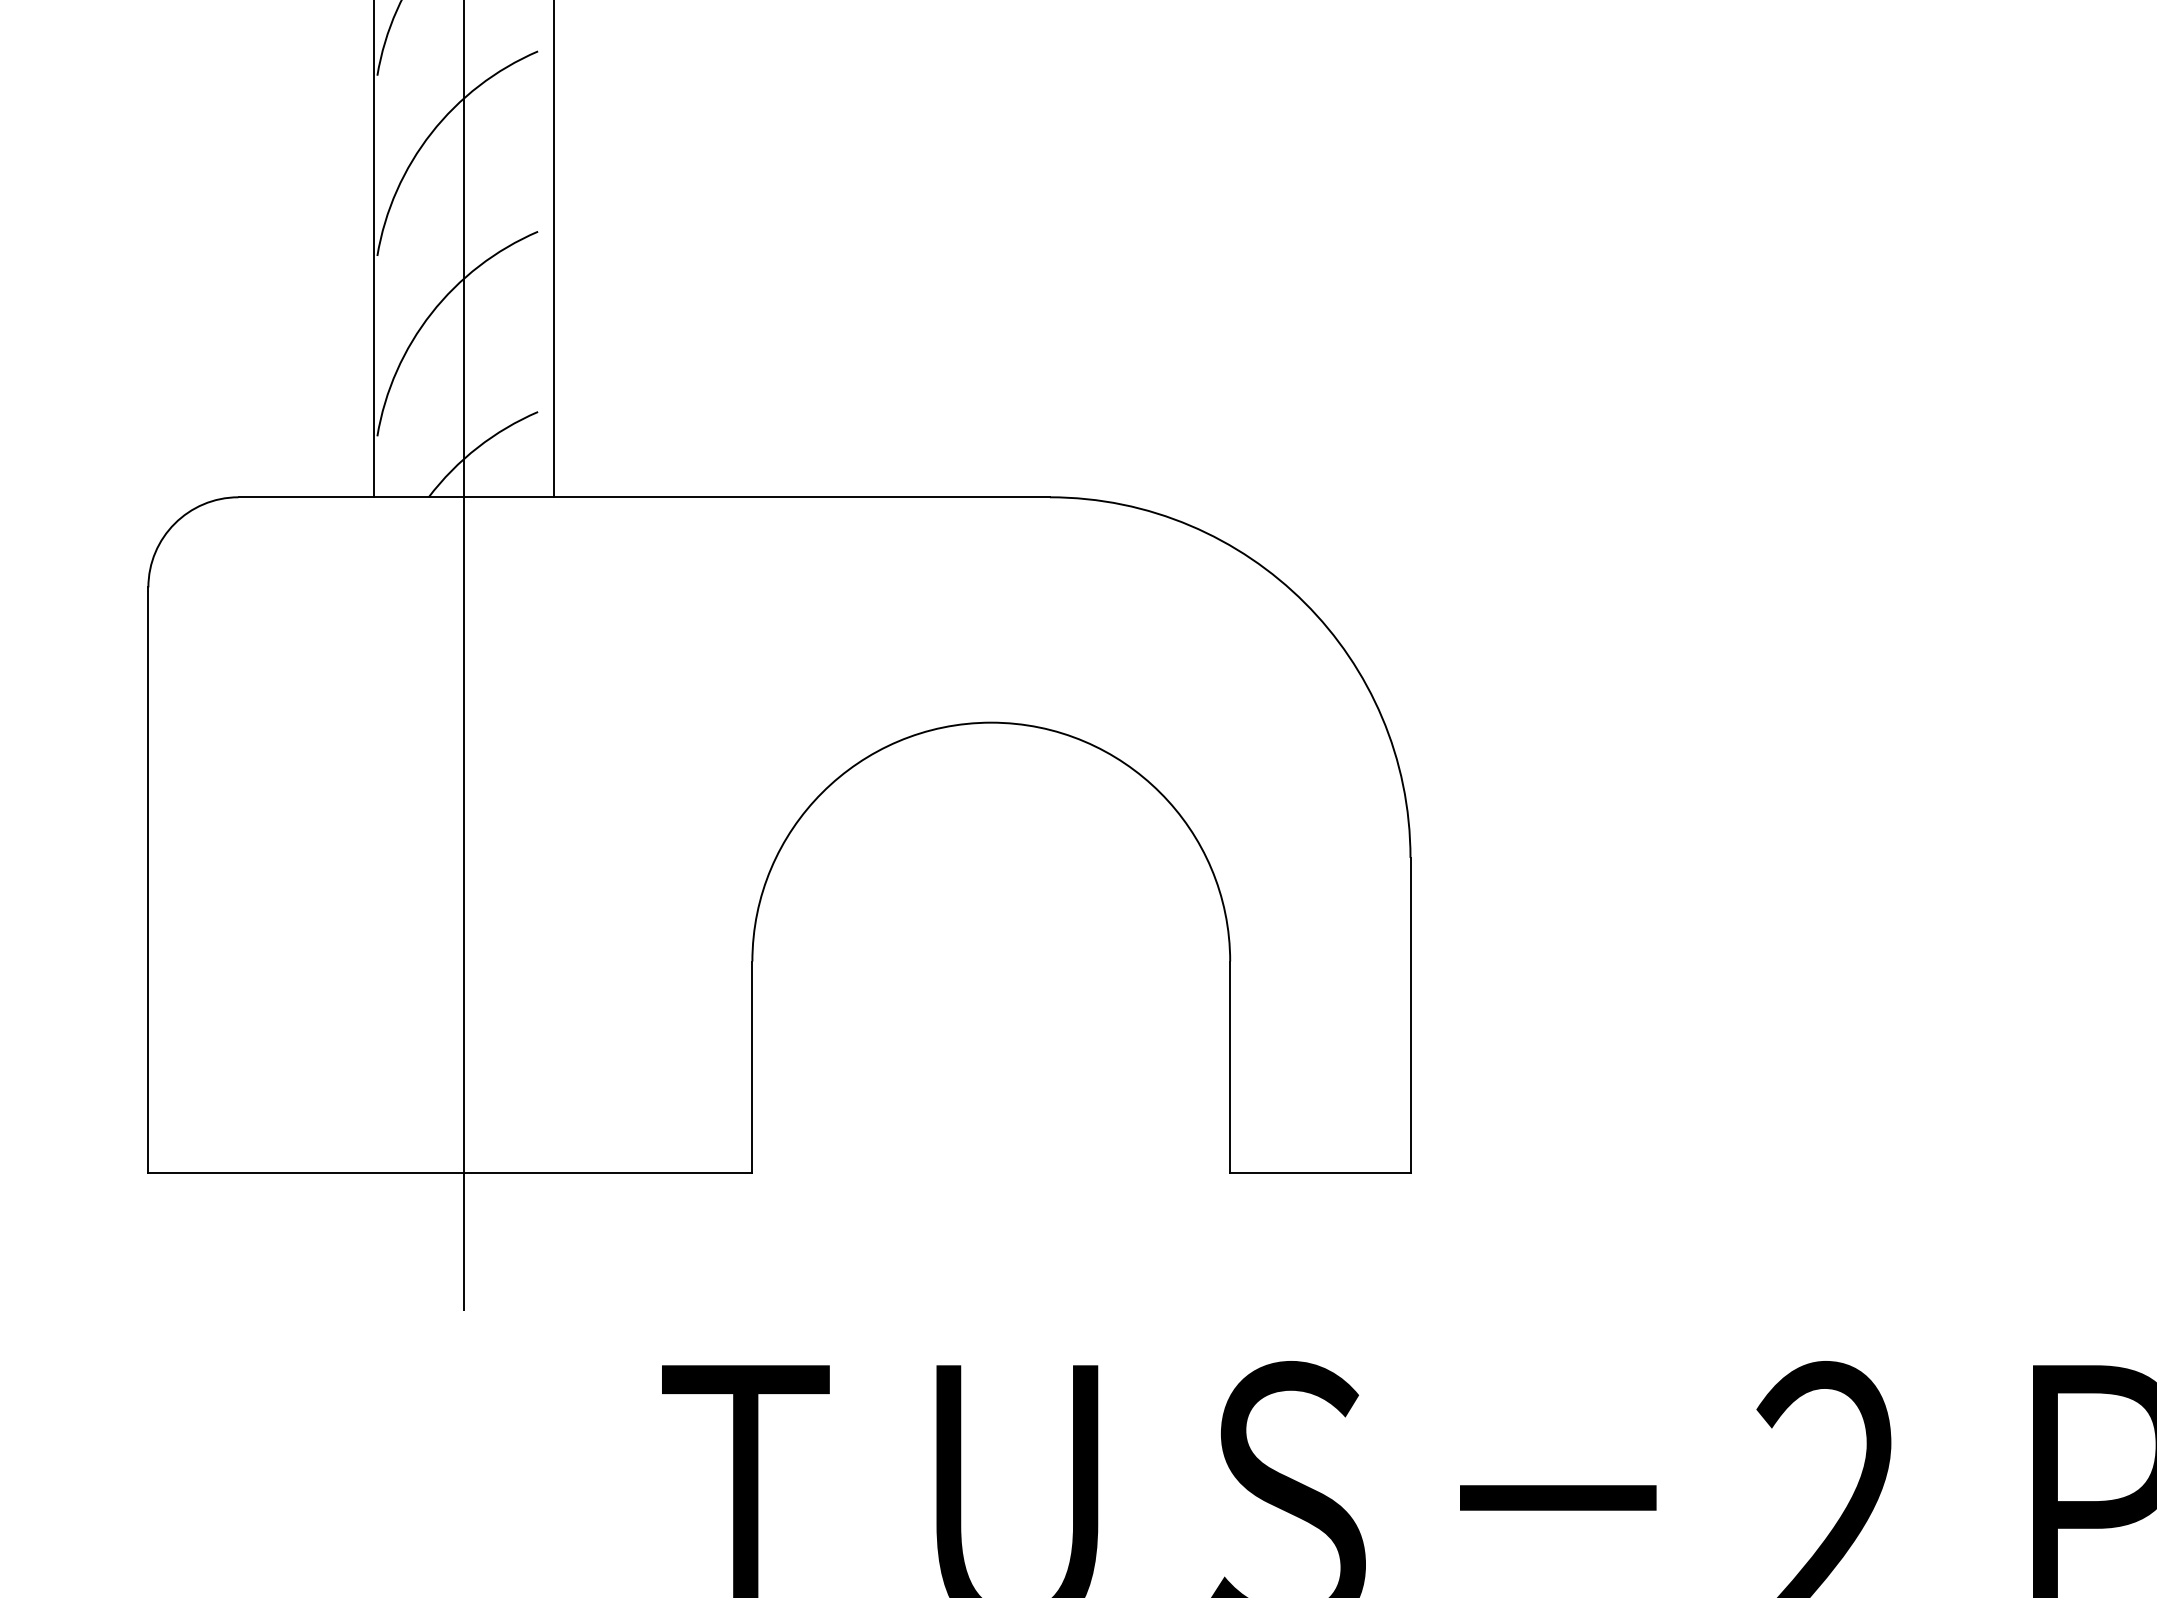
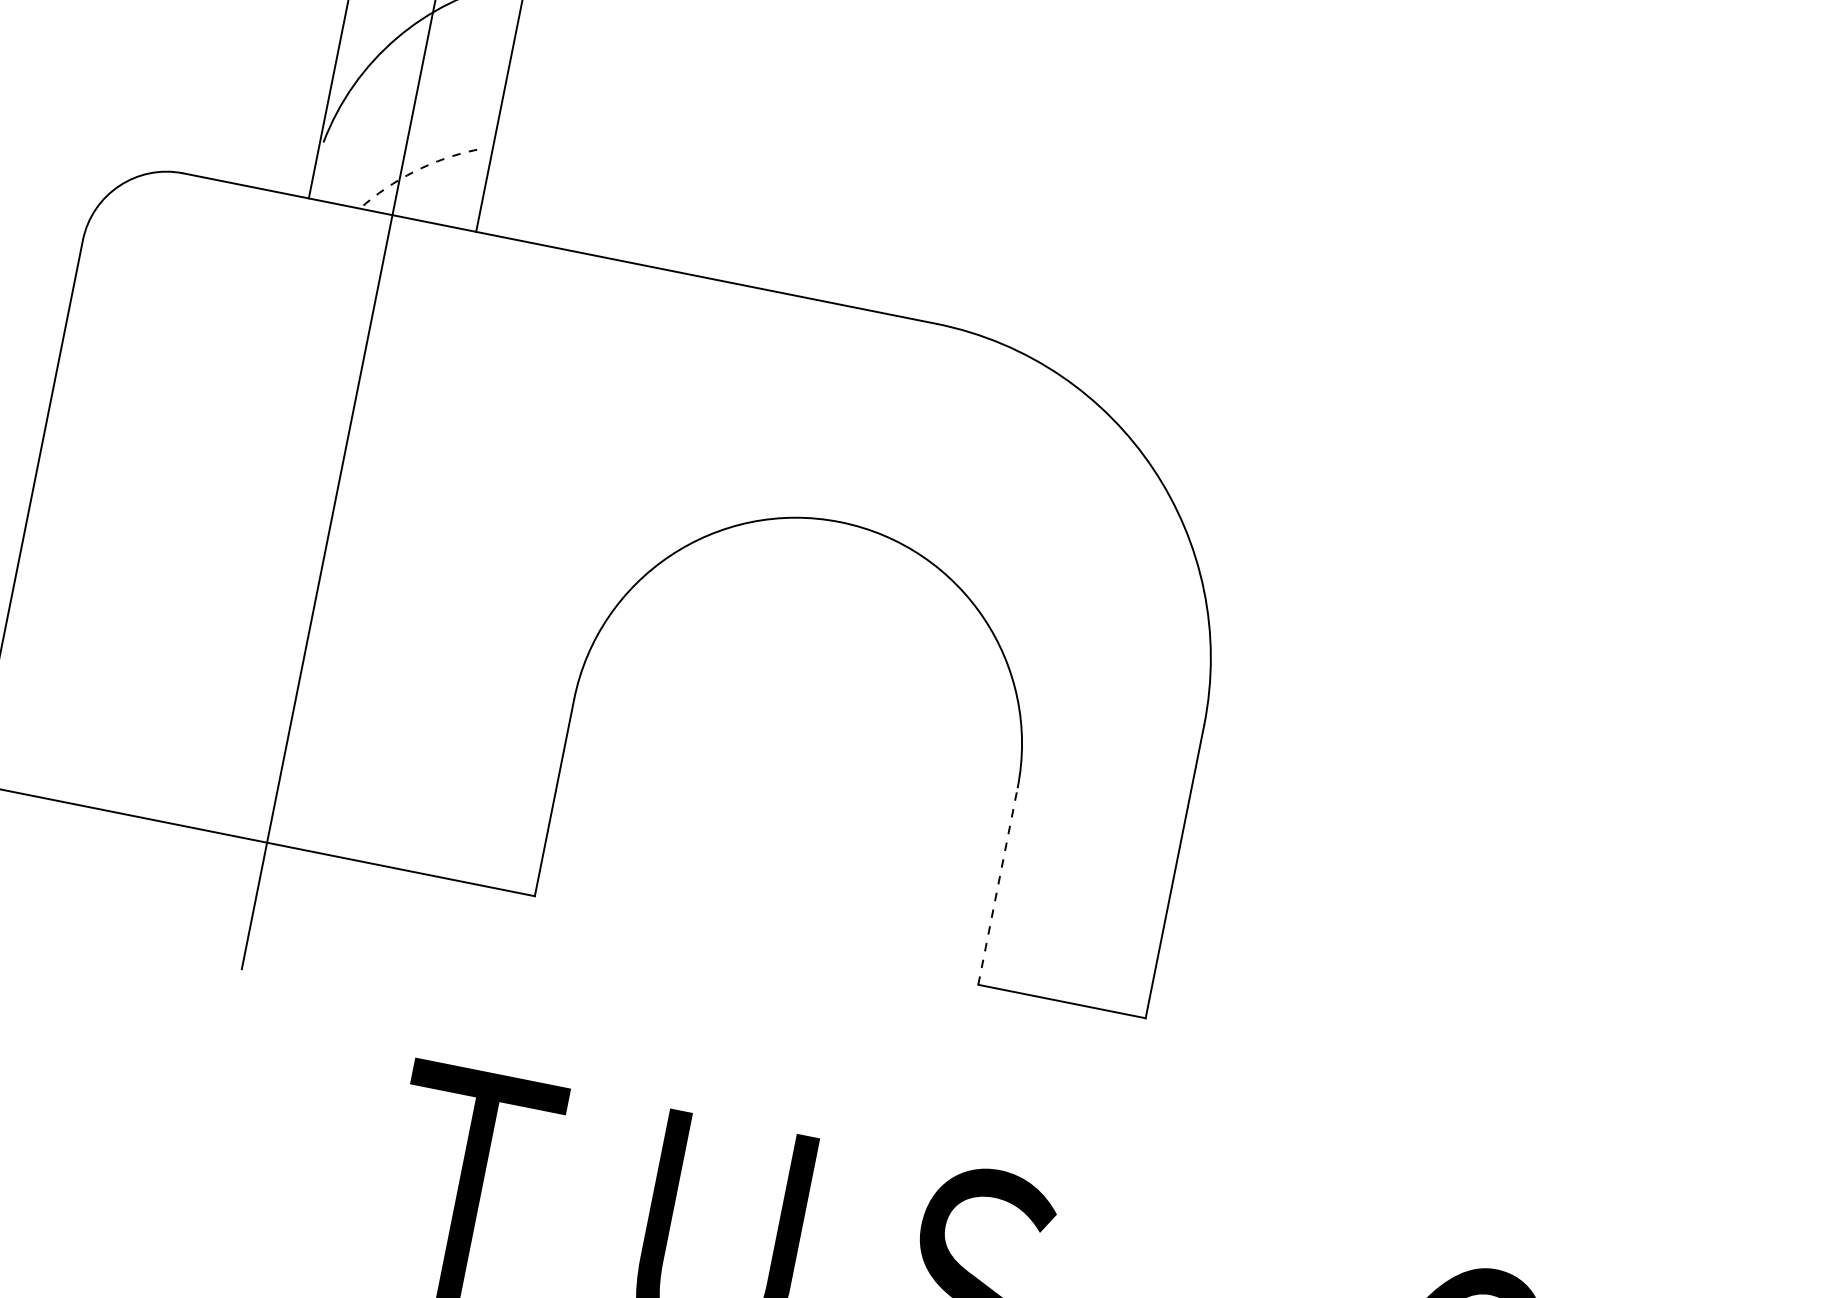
arc: (477, 447) -> (414, 171), solid -> dashed
line: (1230, 1067) -> (998, 886), solid -> dashed

